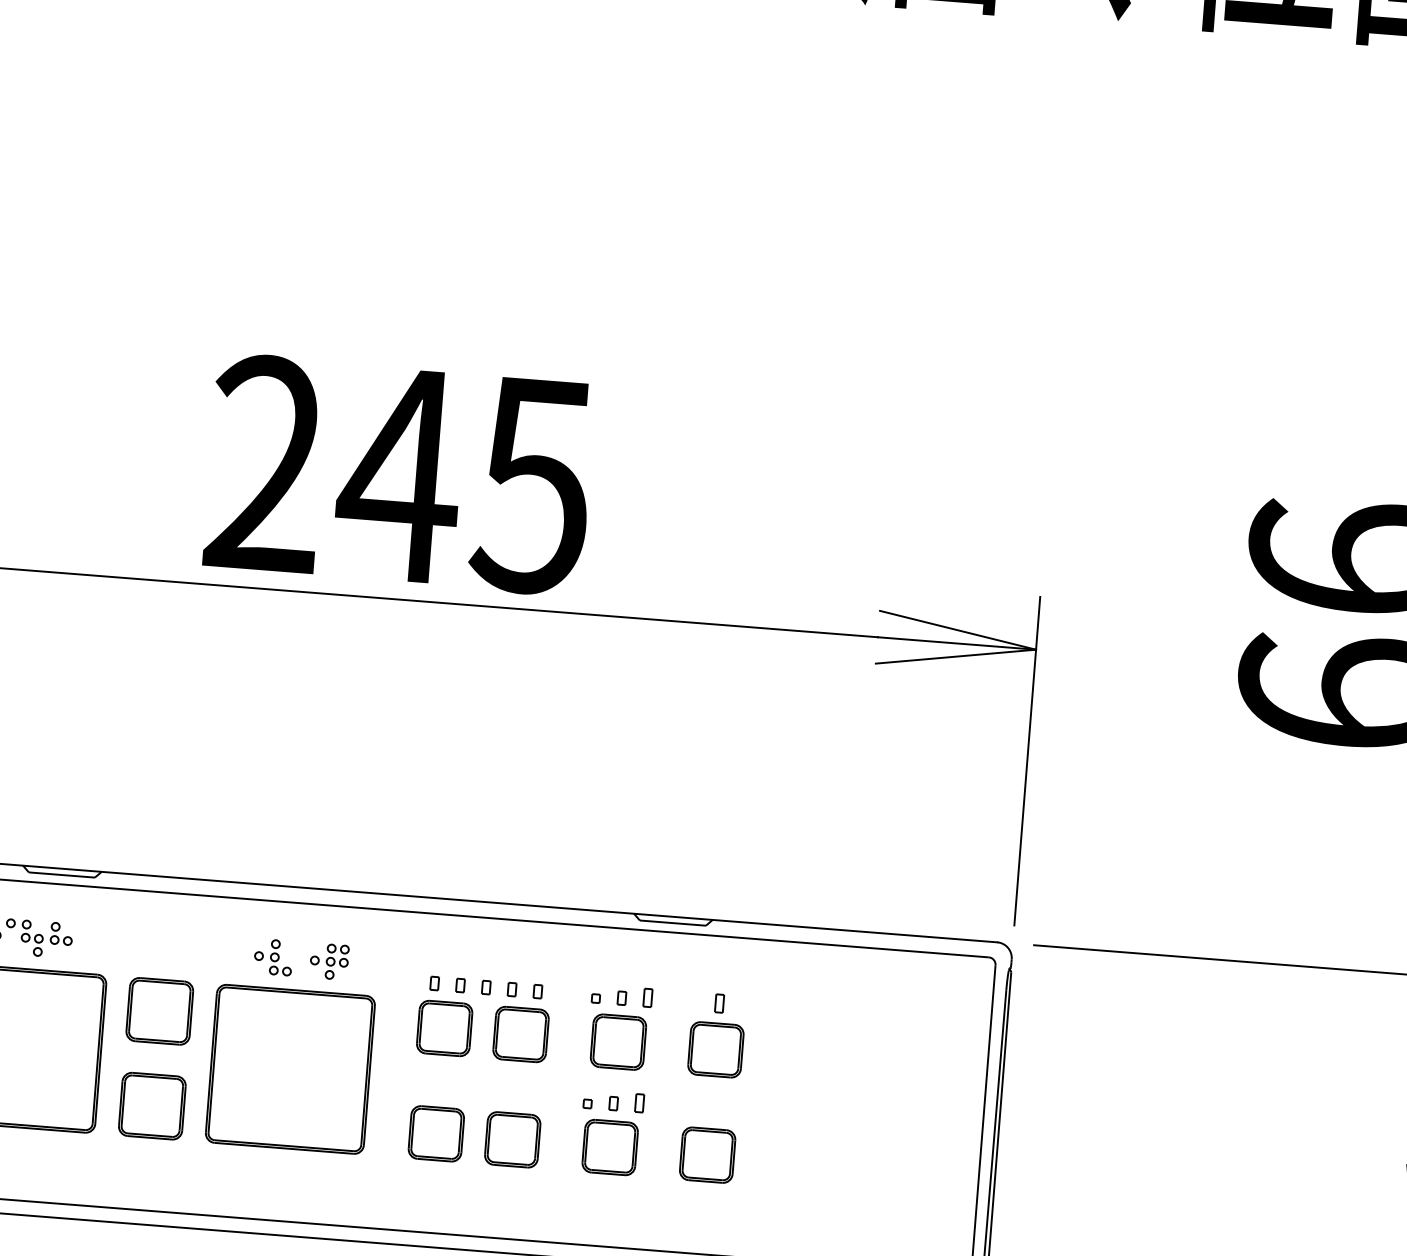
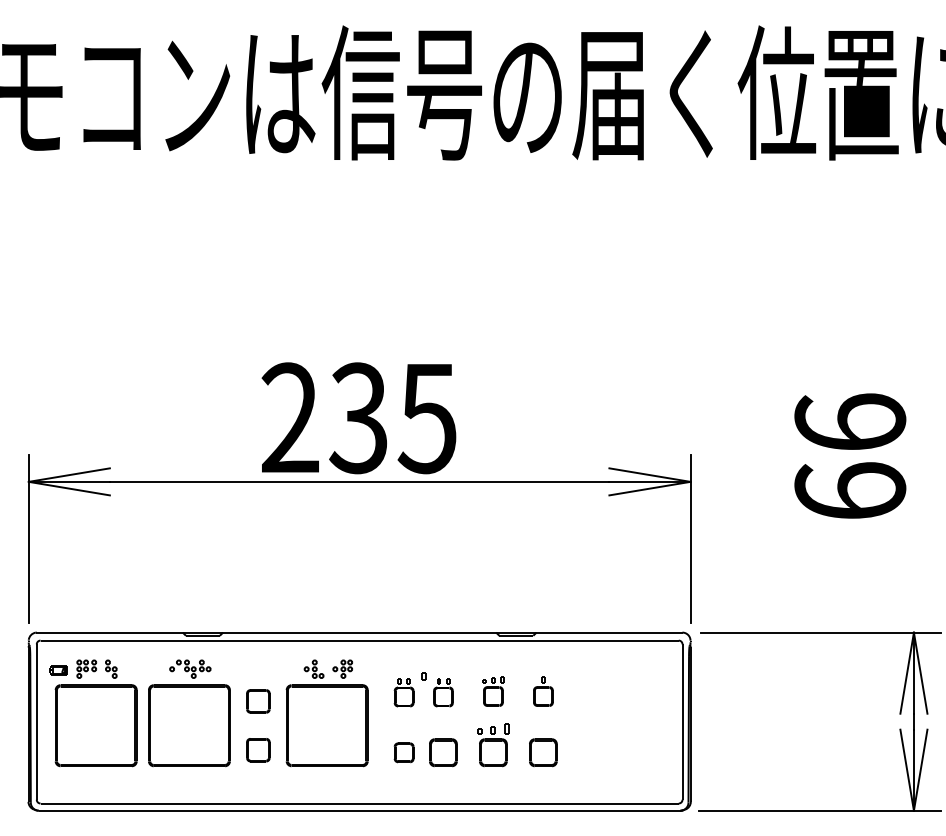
text: (398, 475) -> (358, 418), 245 -> 235
part: (160, 1011) -> (258, 701), size x0.7
part: (444, 1016) -> (403, 692), size x0.7
part: (522, 1022) -> (443, 692), size x0.7
part: (619, 1028) -> (493, 691), size x0.7
part: (717, 1035) -> (543, 691), size x0.7
part: (152, 1107) -> (258, 750), size x0.7
part: (434, 1133) -> (403, 752), size x0.7

